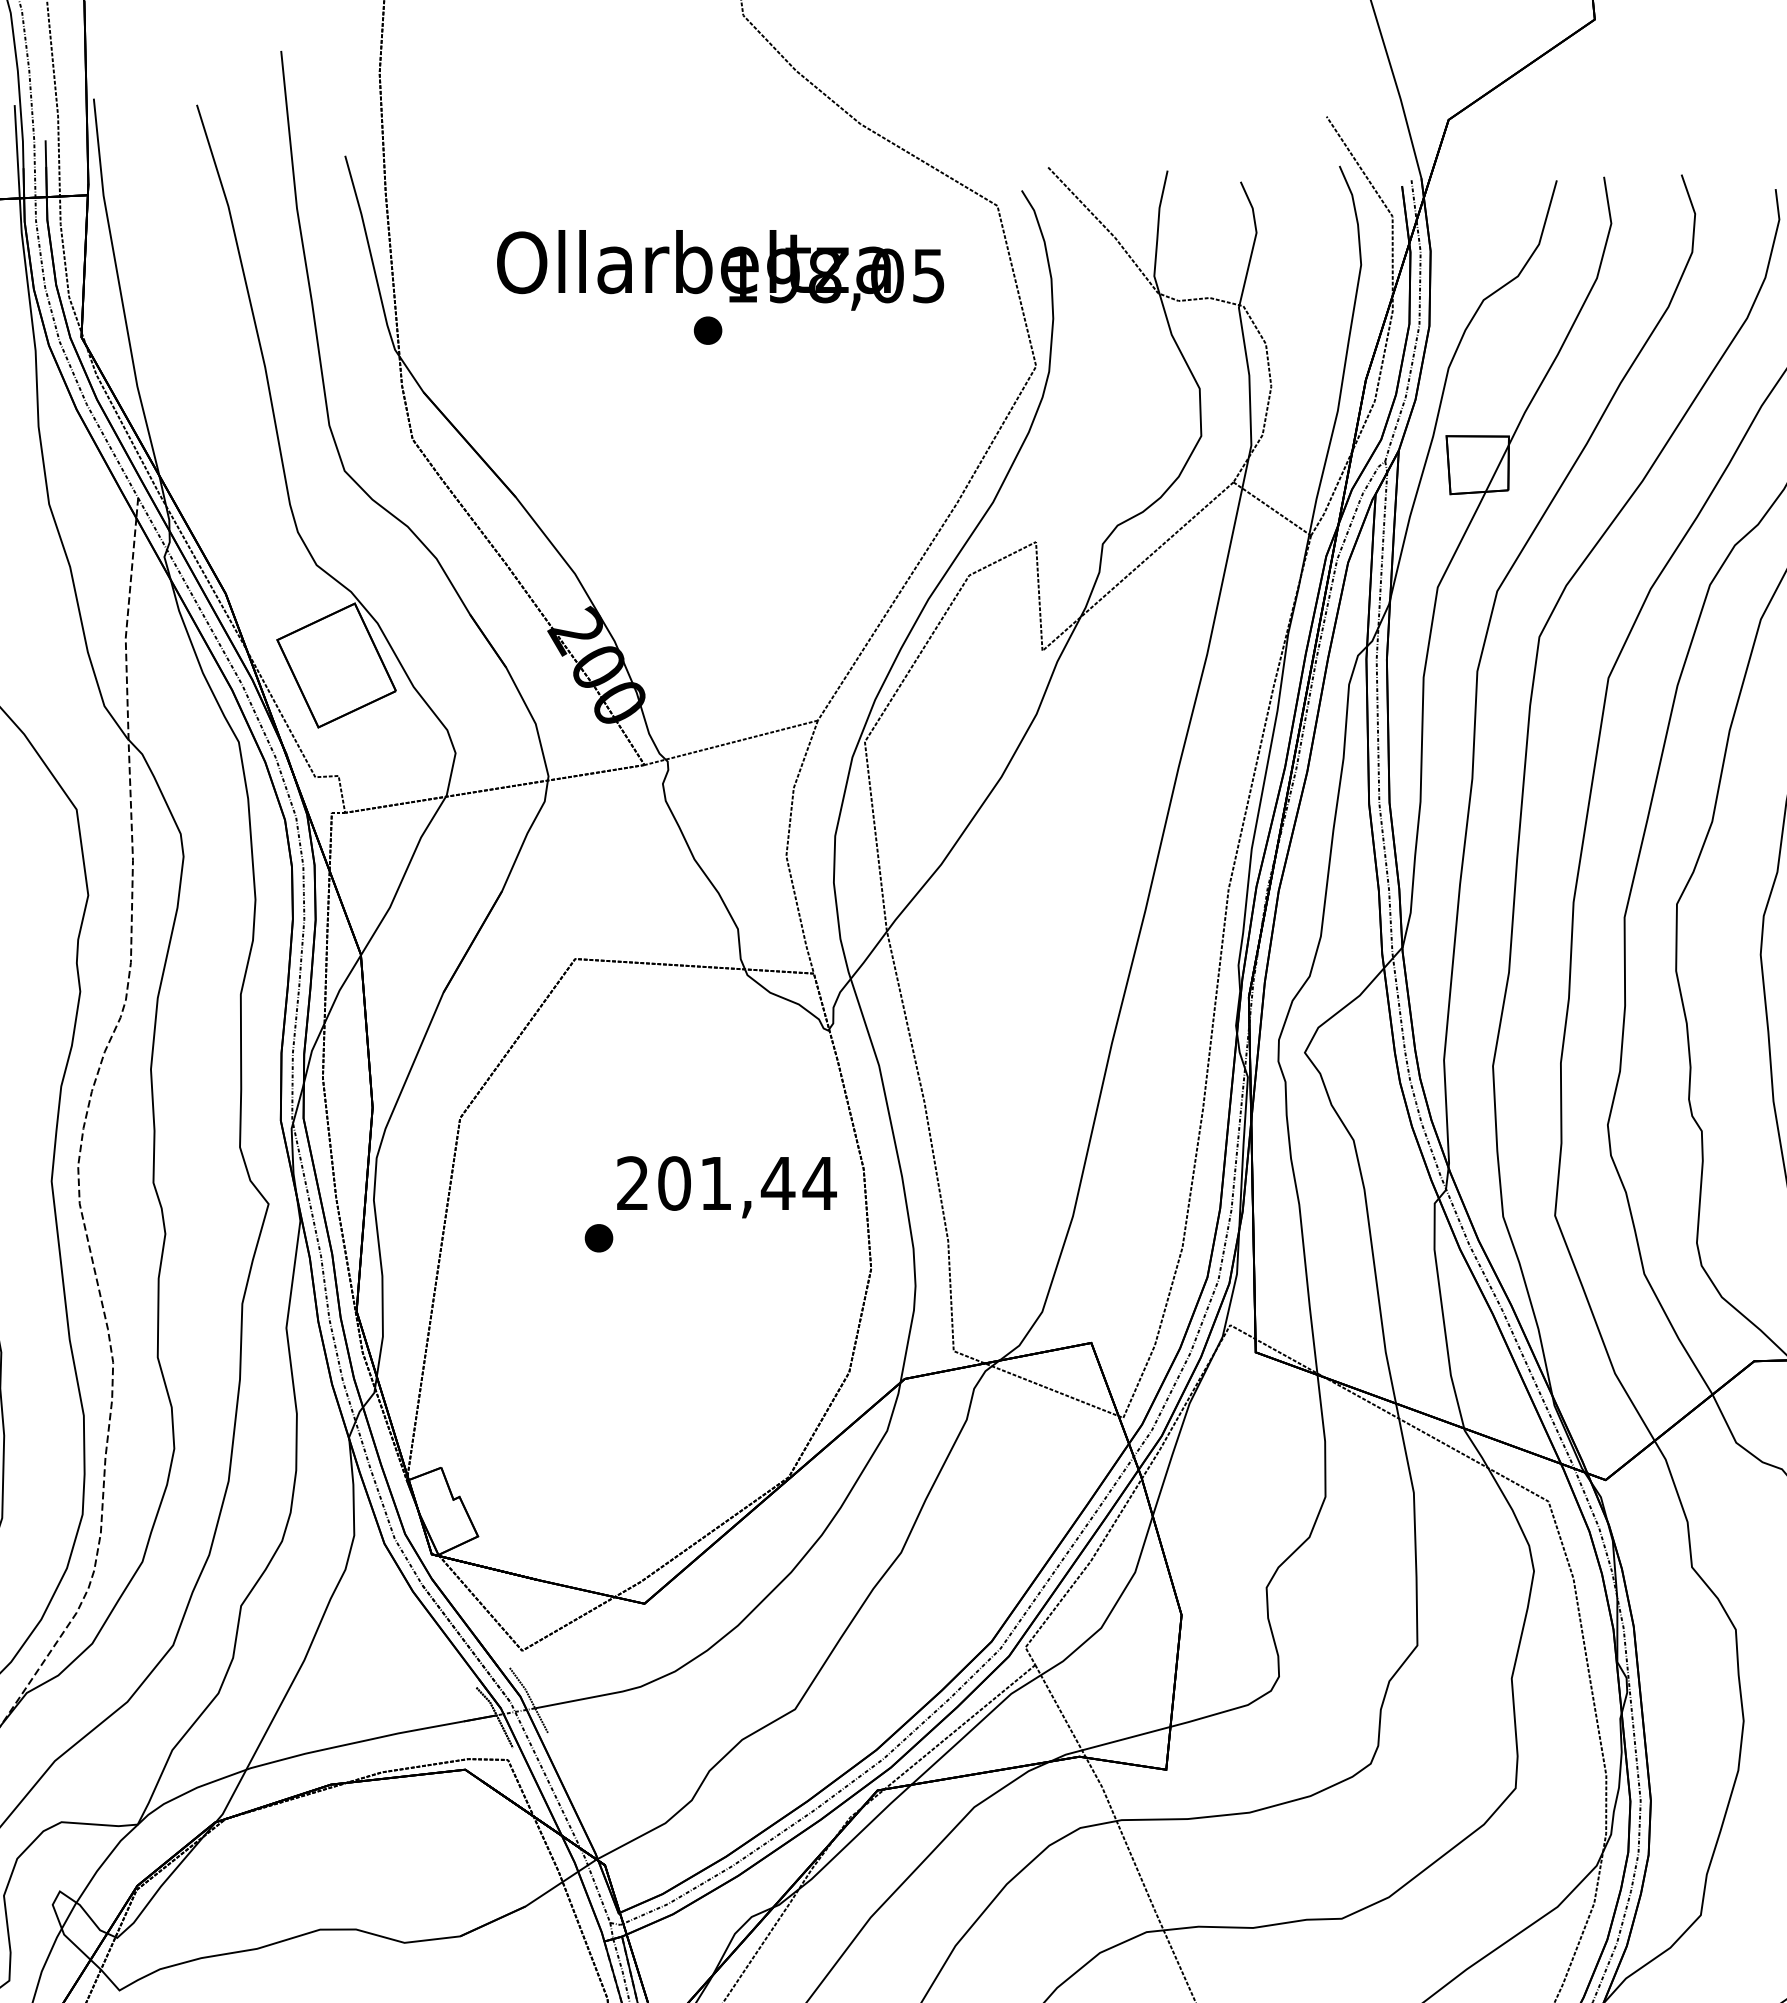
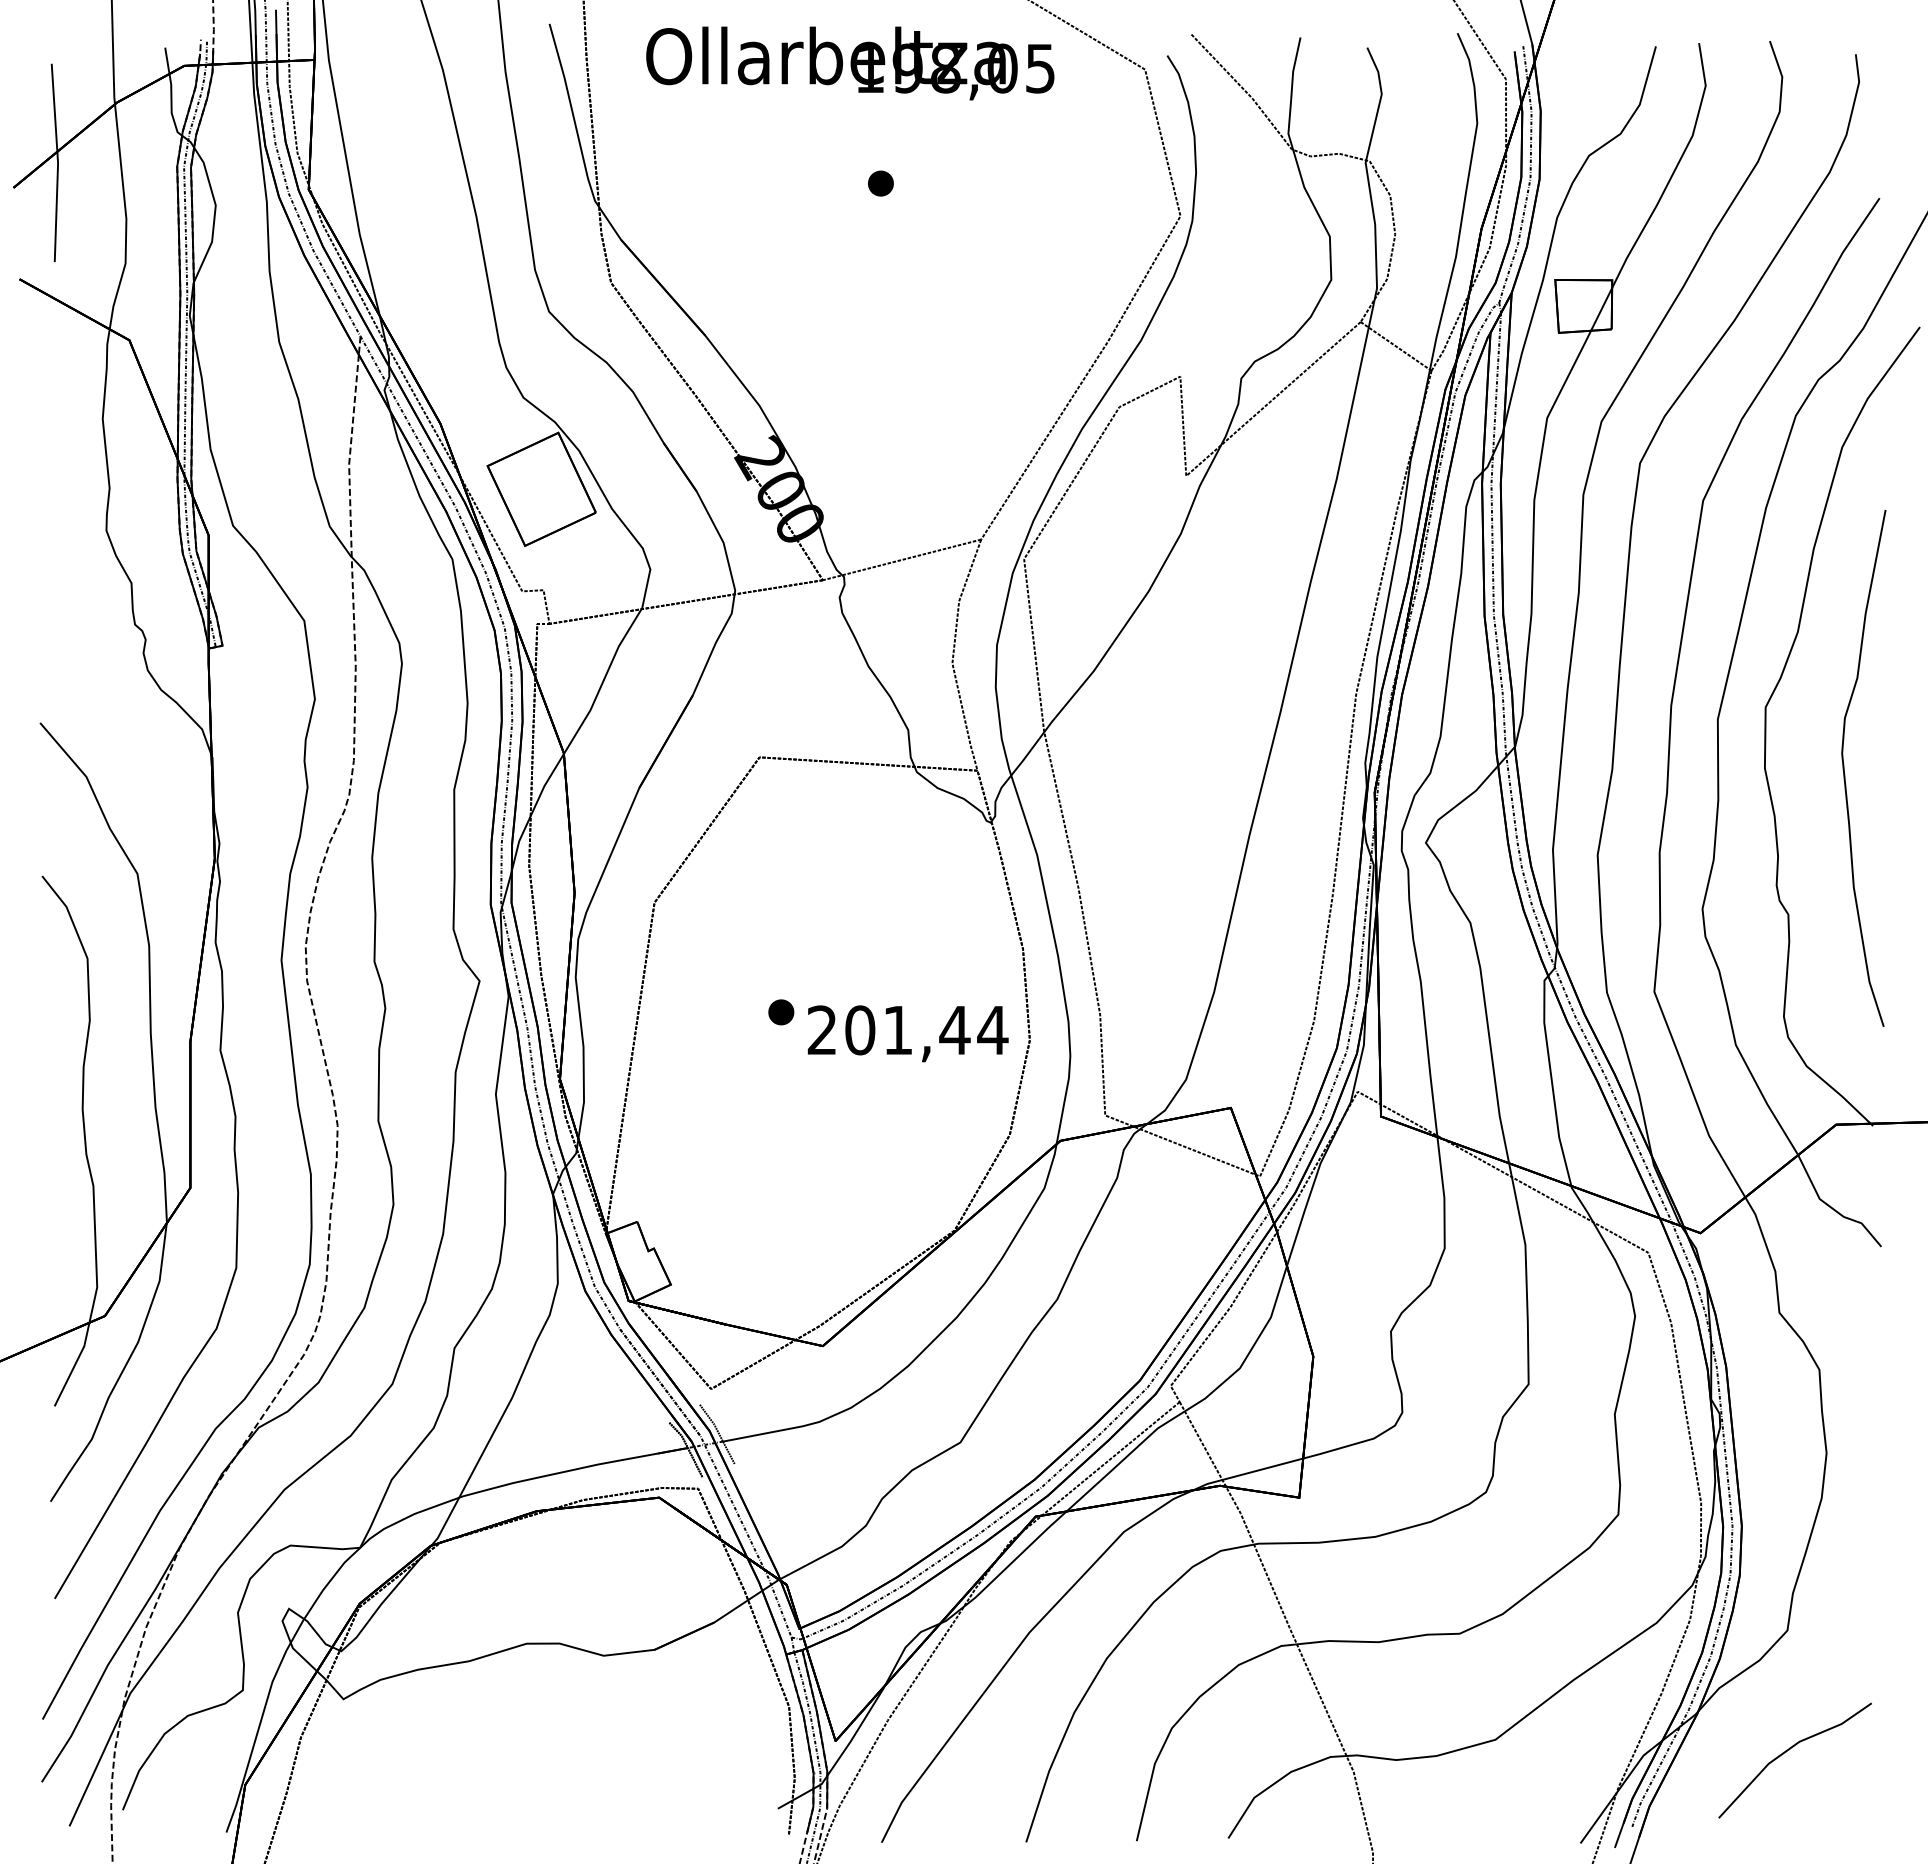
text: (720, 270) -> (850, 63), moved
text: (726, 1186) -> (907, 1033), moved

